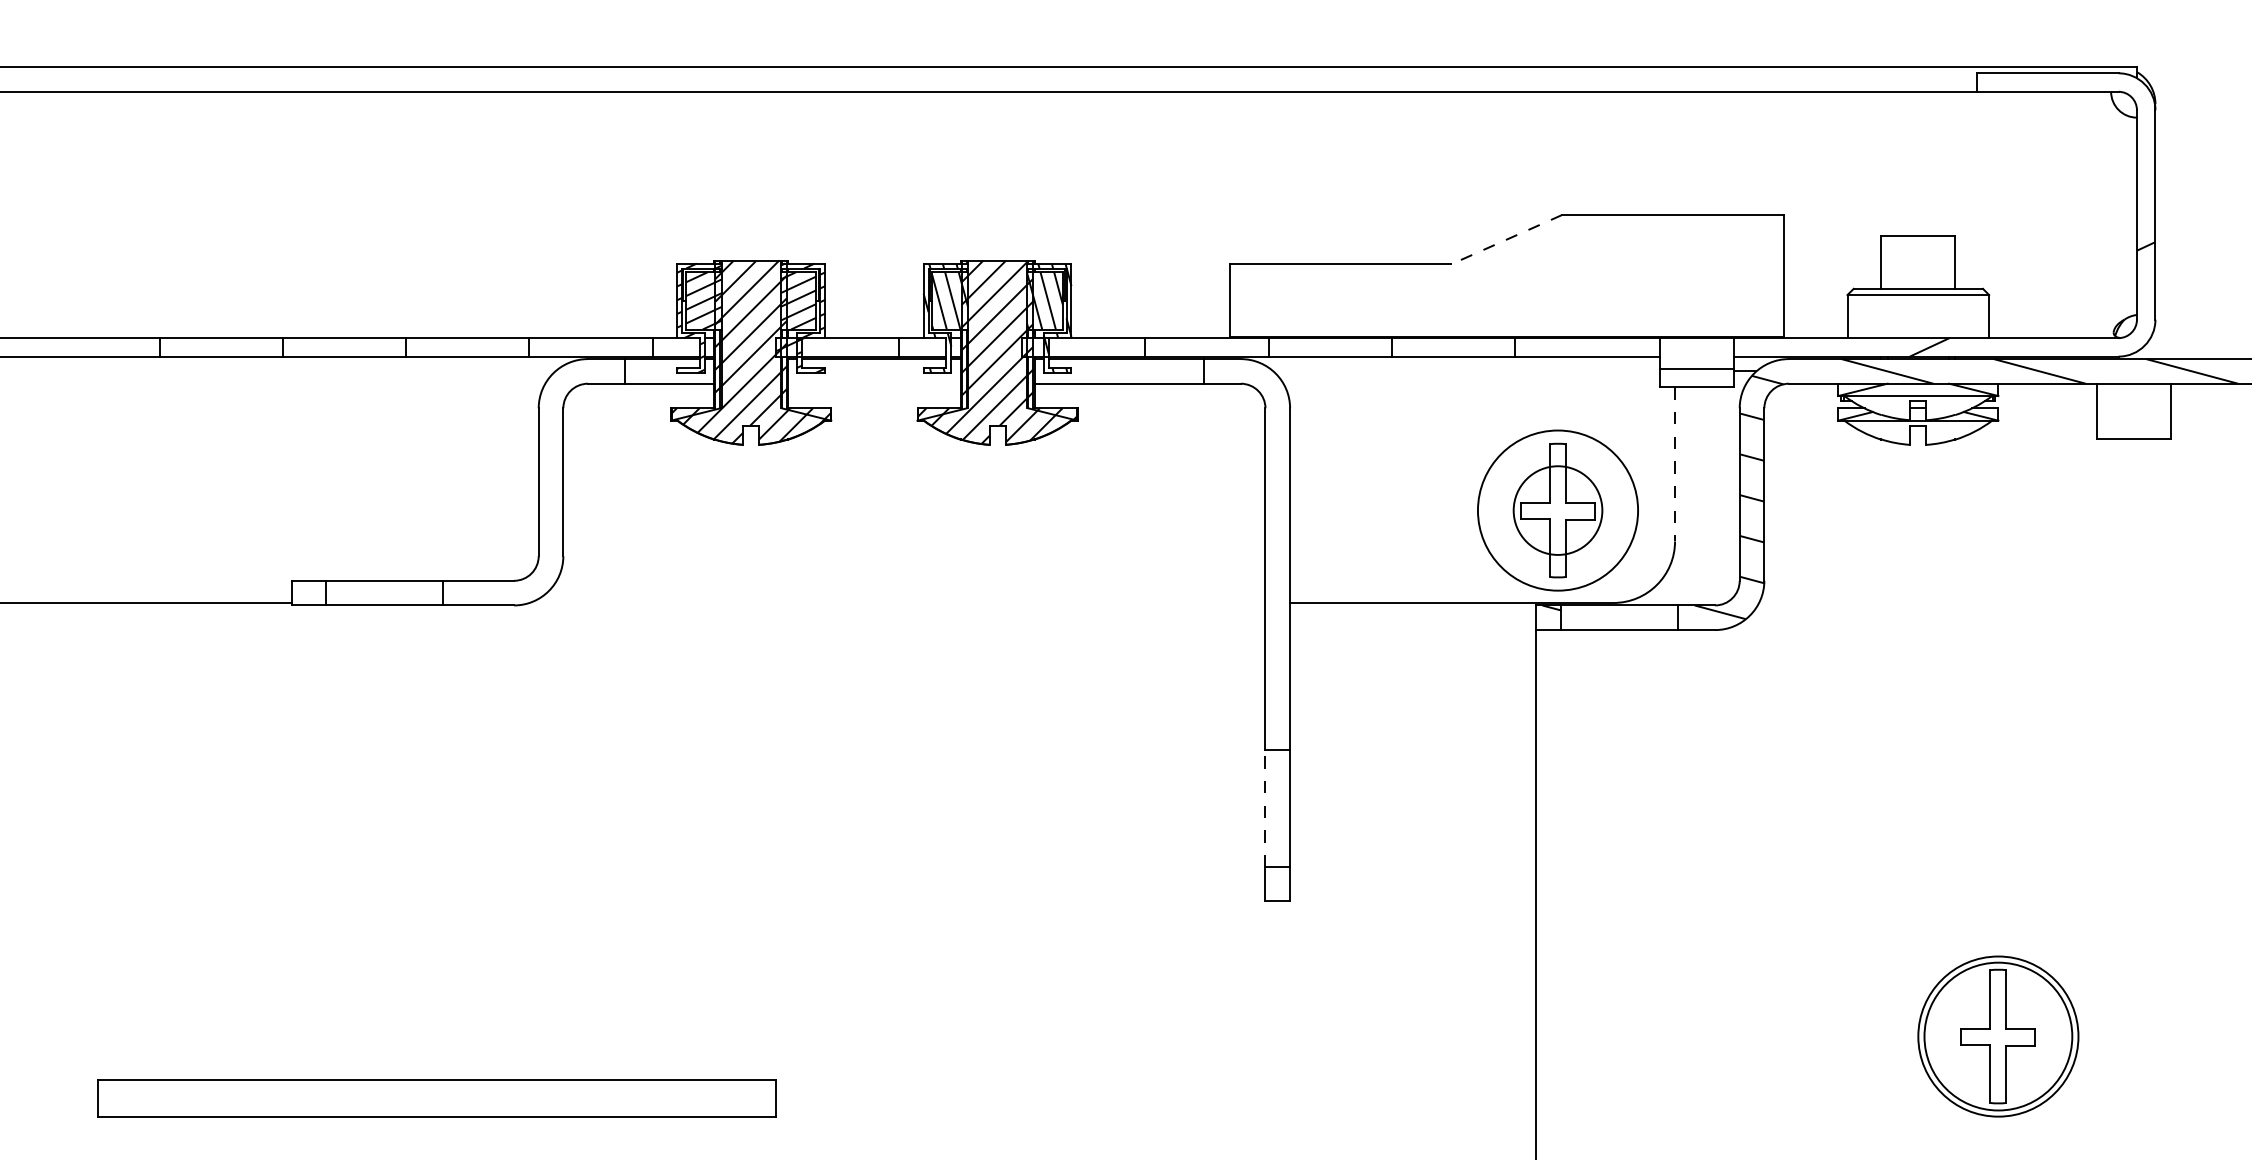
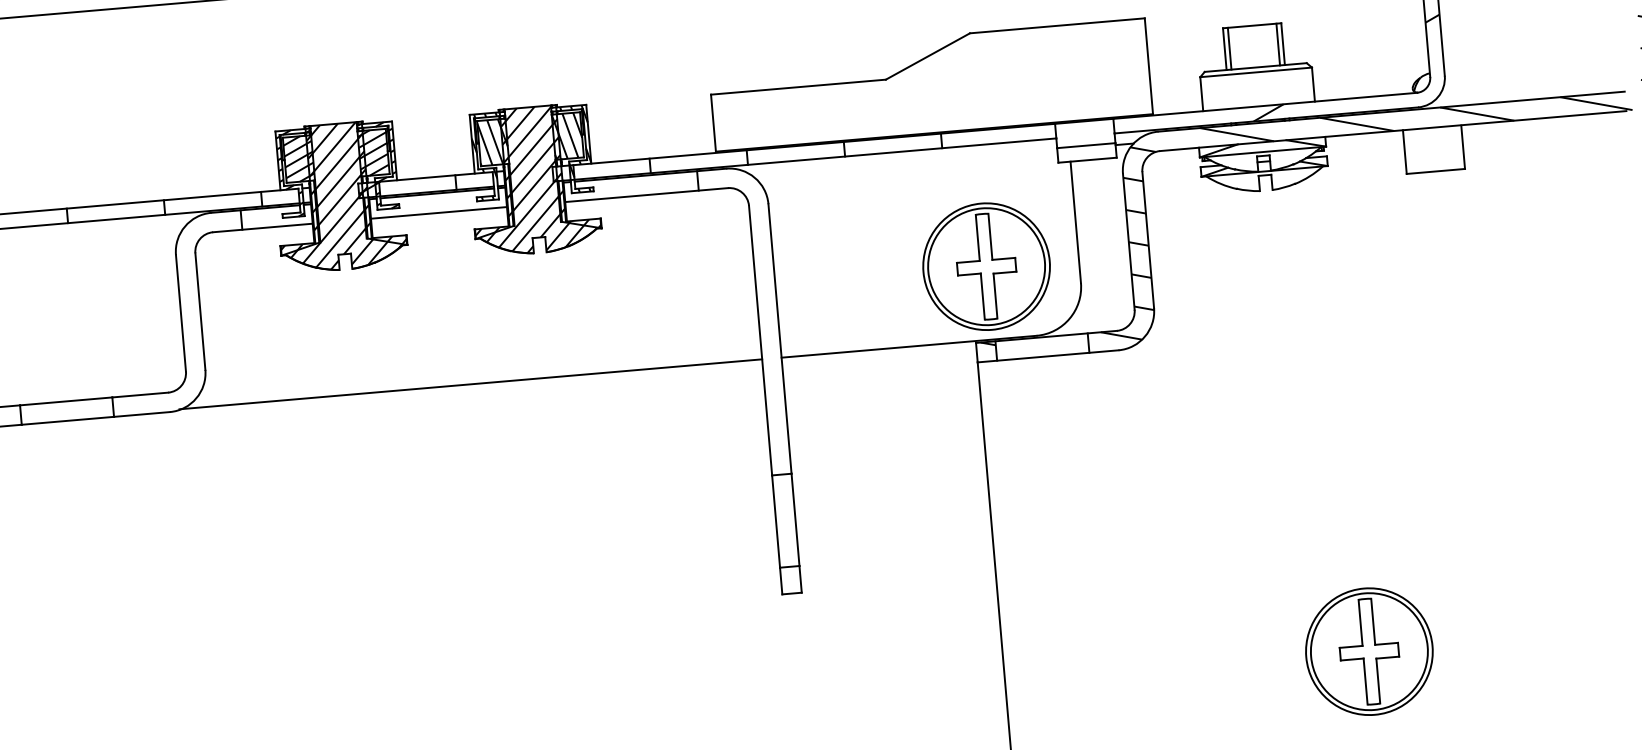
line: (1506, 239) -> (927, 56), dashed -> solid
line: (1887, 261) -> (1229, 48), added
line: (1949, 261) -> (1278, 43), added
line: (874, 383) -> (439, 212), added
line: (1675, 464) -> (1076, 222), dashed -> solid
circle: (1557, 510) -> (986, 266), size x1.67
line: (895, 602) -> (470, 383), added
line: (1265, 808) -> (776, 521), dashed -> solid

